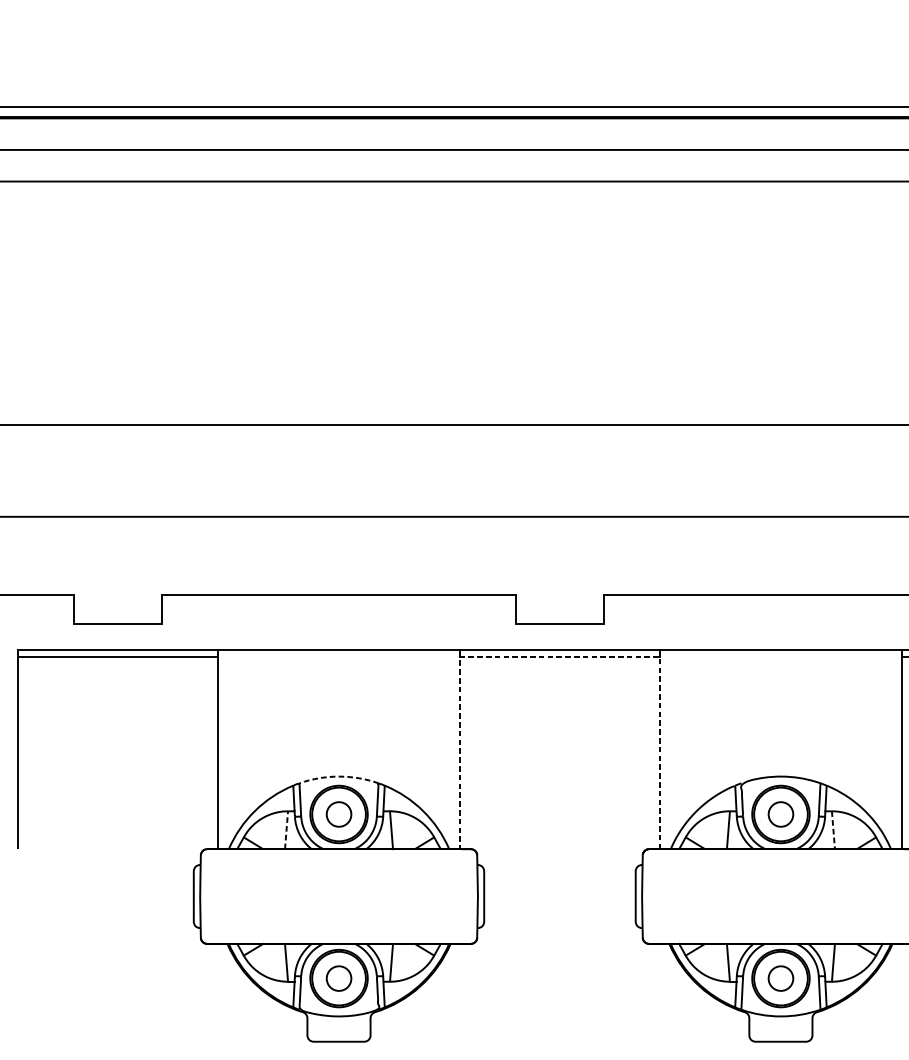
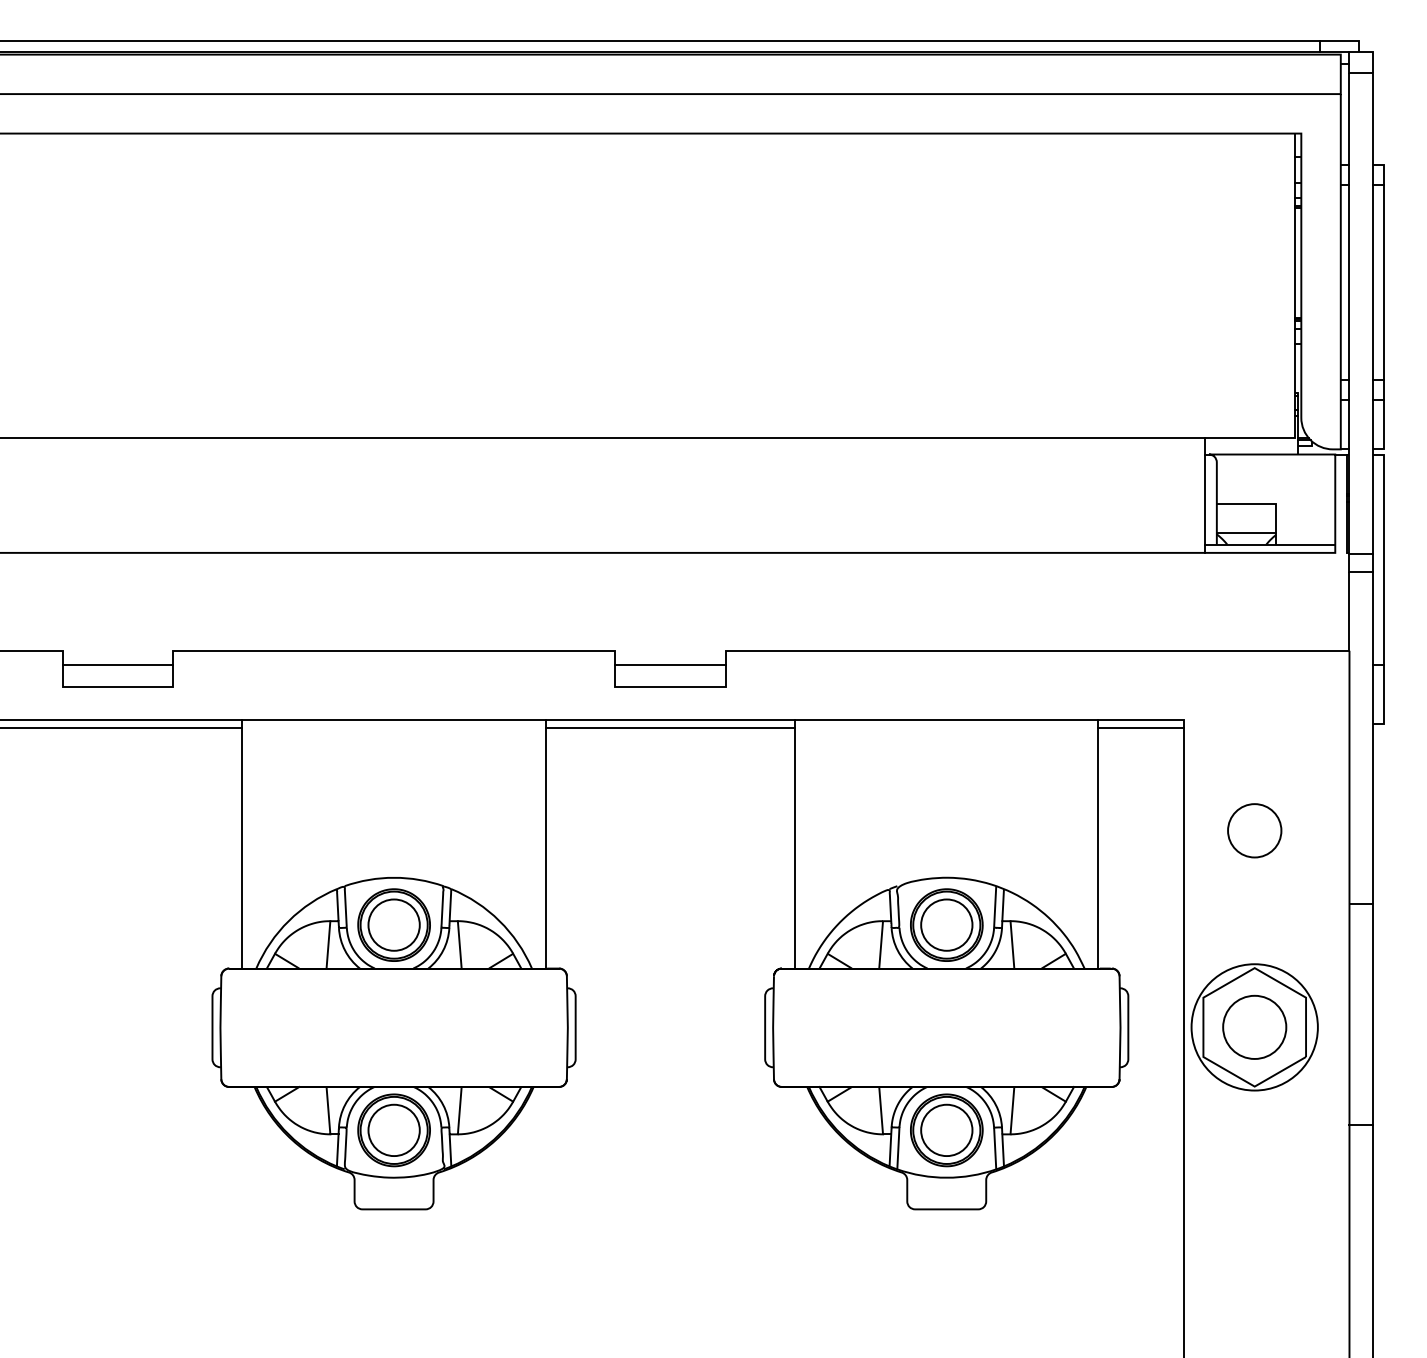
line: (117, 606) -> (117, 664), added
line: (560, 606) -> (670, 664), added
line: (560, 656) -> (670, 727), dashed -> solid
arc: (339, 776) -> (394, 877), dashed -> solid
circle: (338, 813) -> (393, 924), size x1.67
circle: (780, 813) -> (946, 924), size x1.67
line: (286, 829) -> (328, 944), dashed -> solid
line: (833, 829) -> (1012, 944), dashed -> solid
circle: (338, 978) -> (393, 1130), size x1.67
circle: (780, 978) -> (946, 1130), size x1.67

